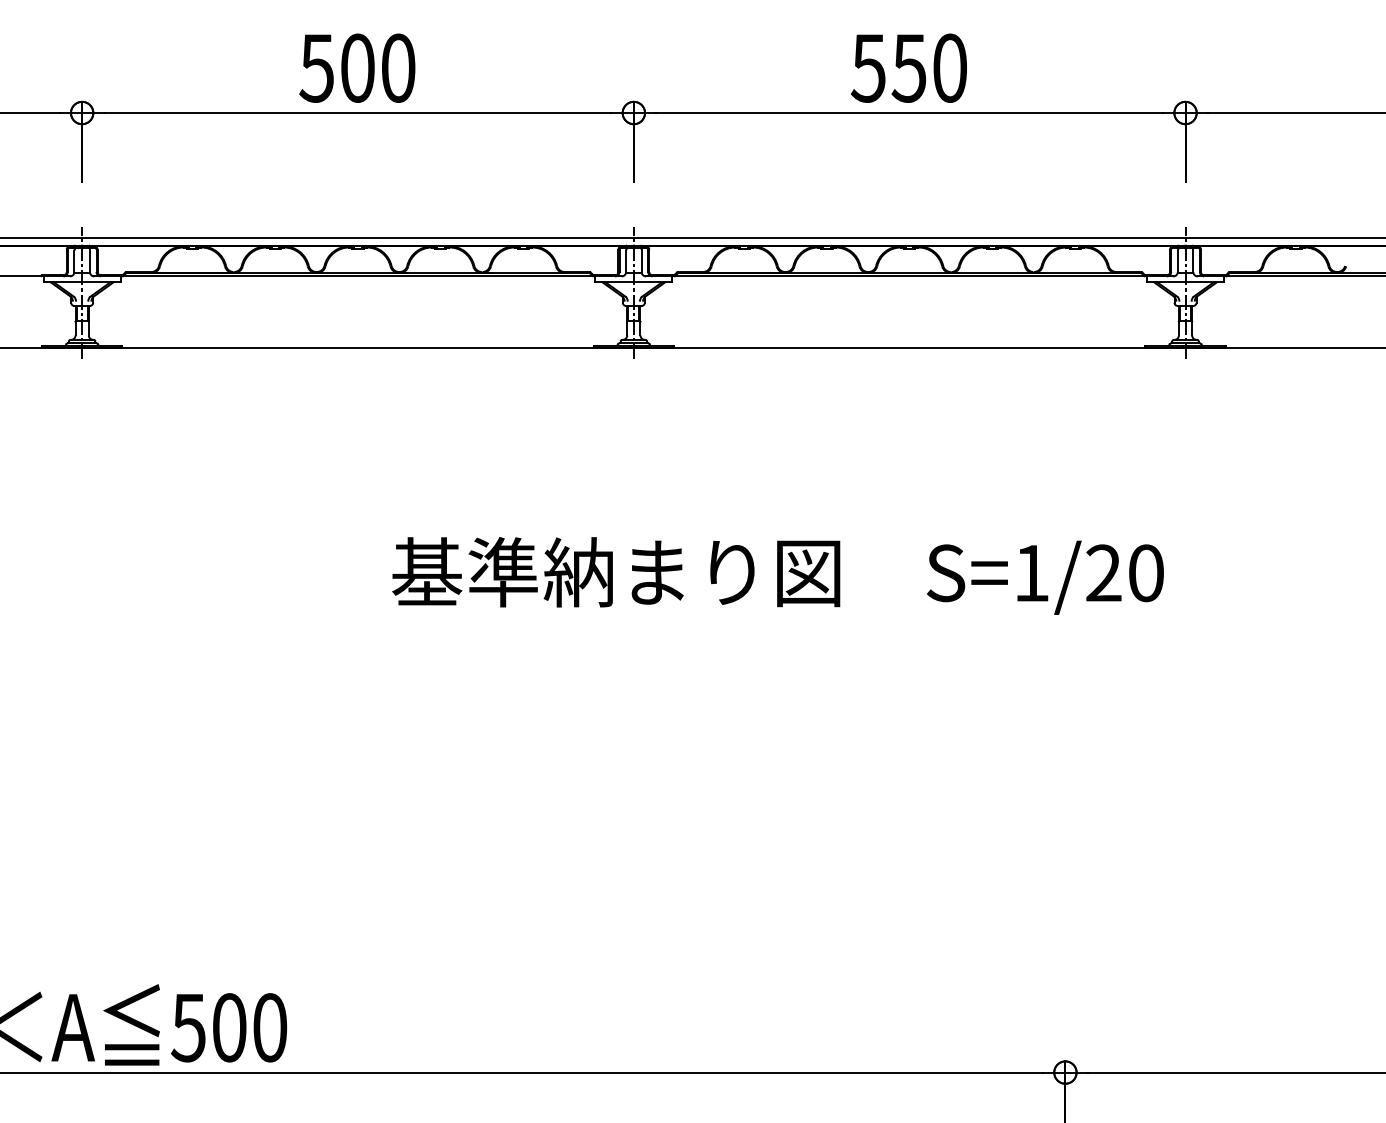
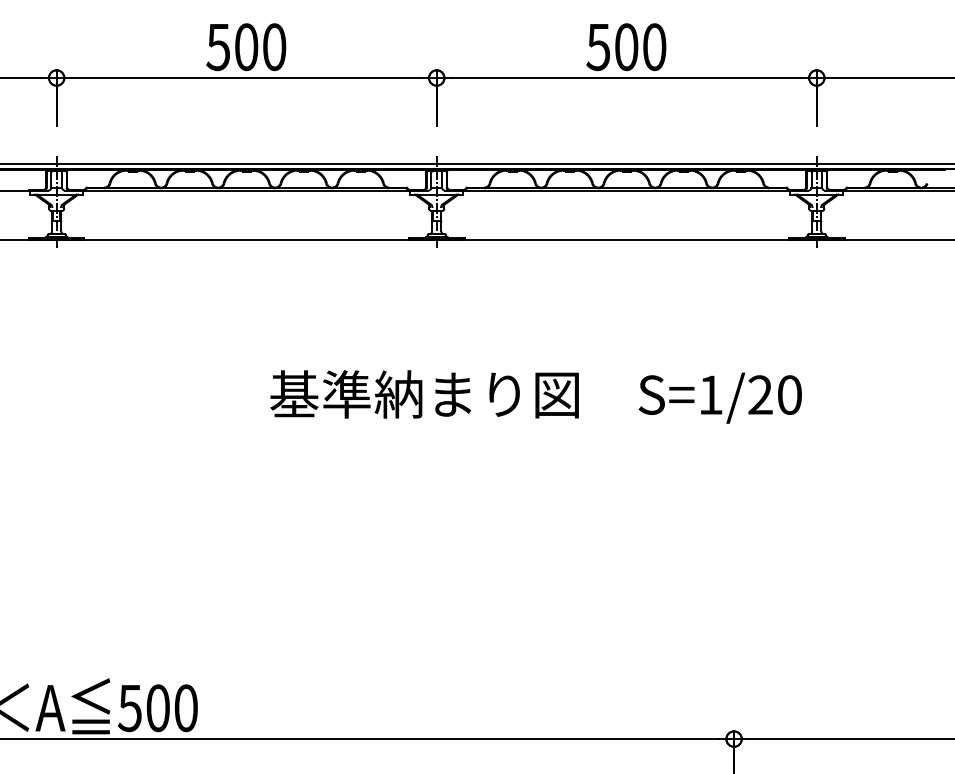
text: (909, 67) -> (626, 46), 550 -> 500

